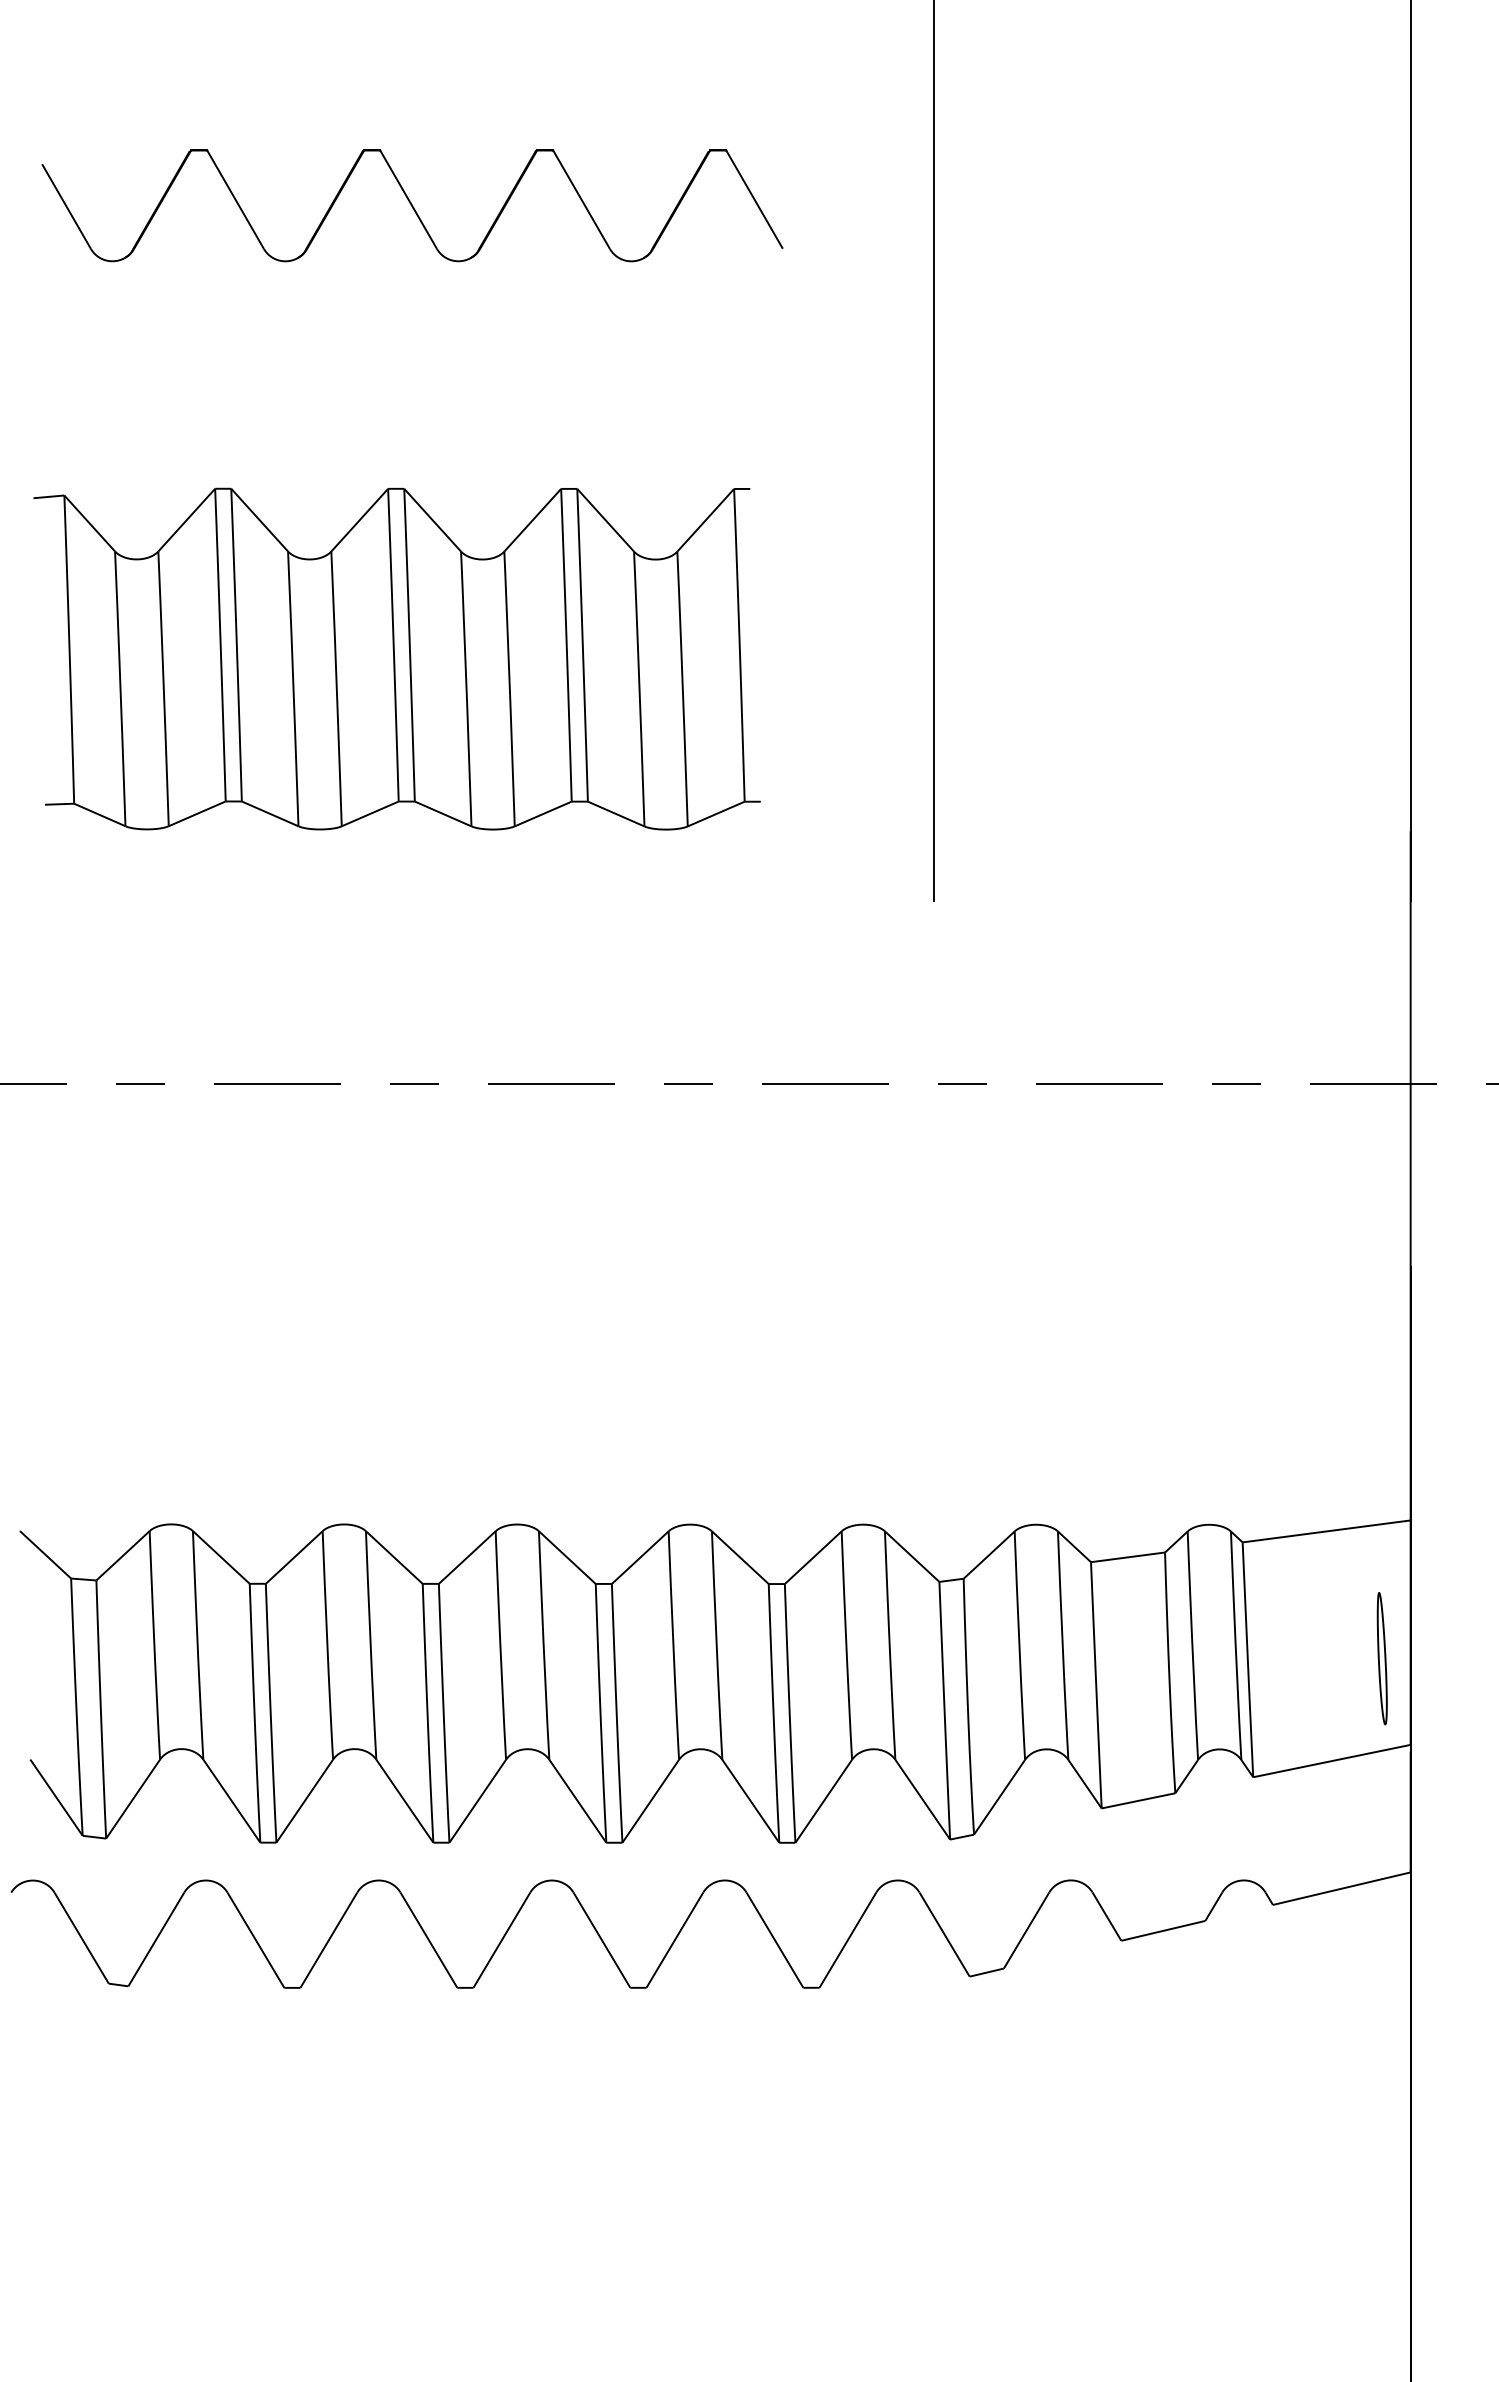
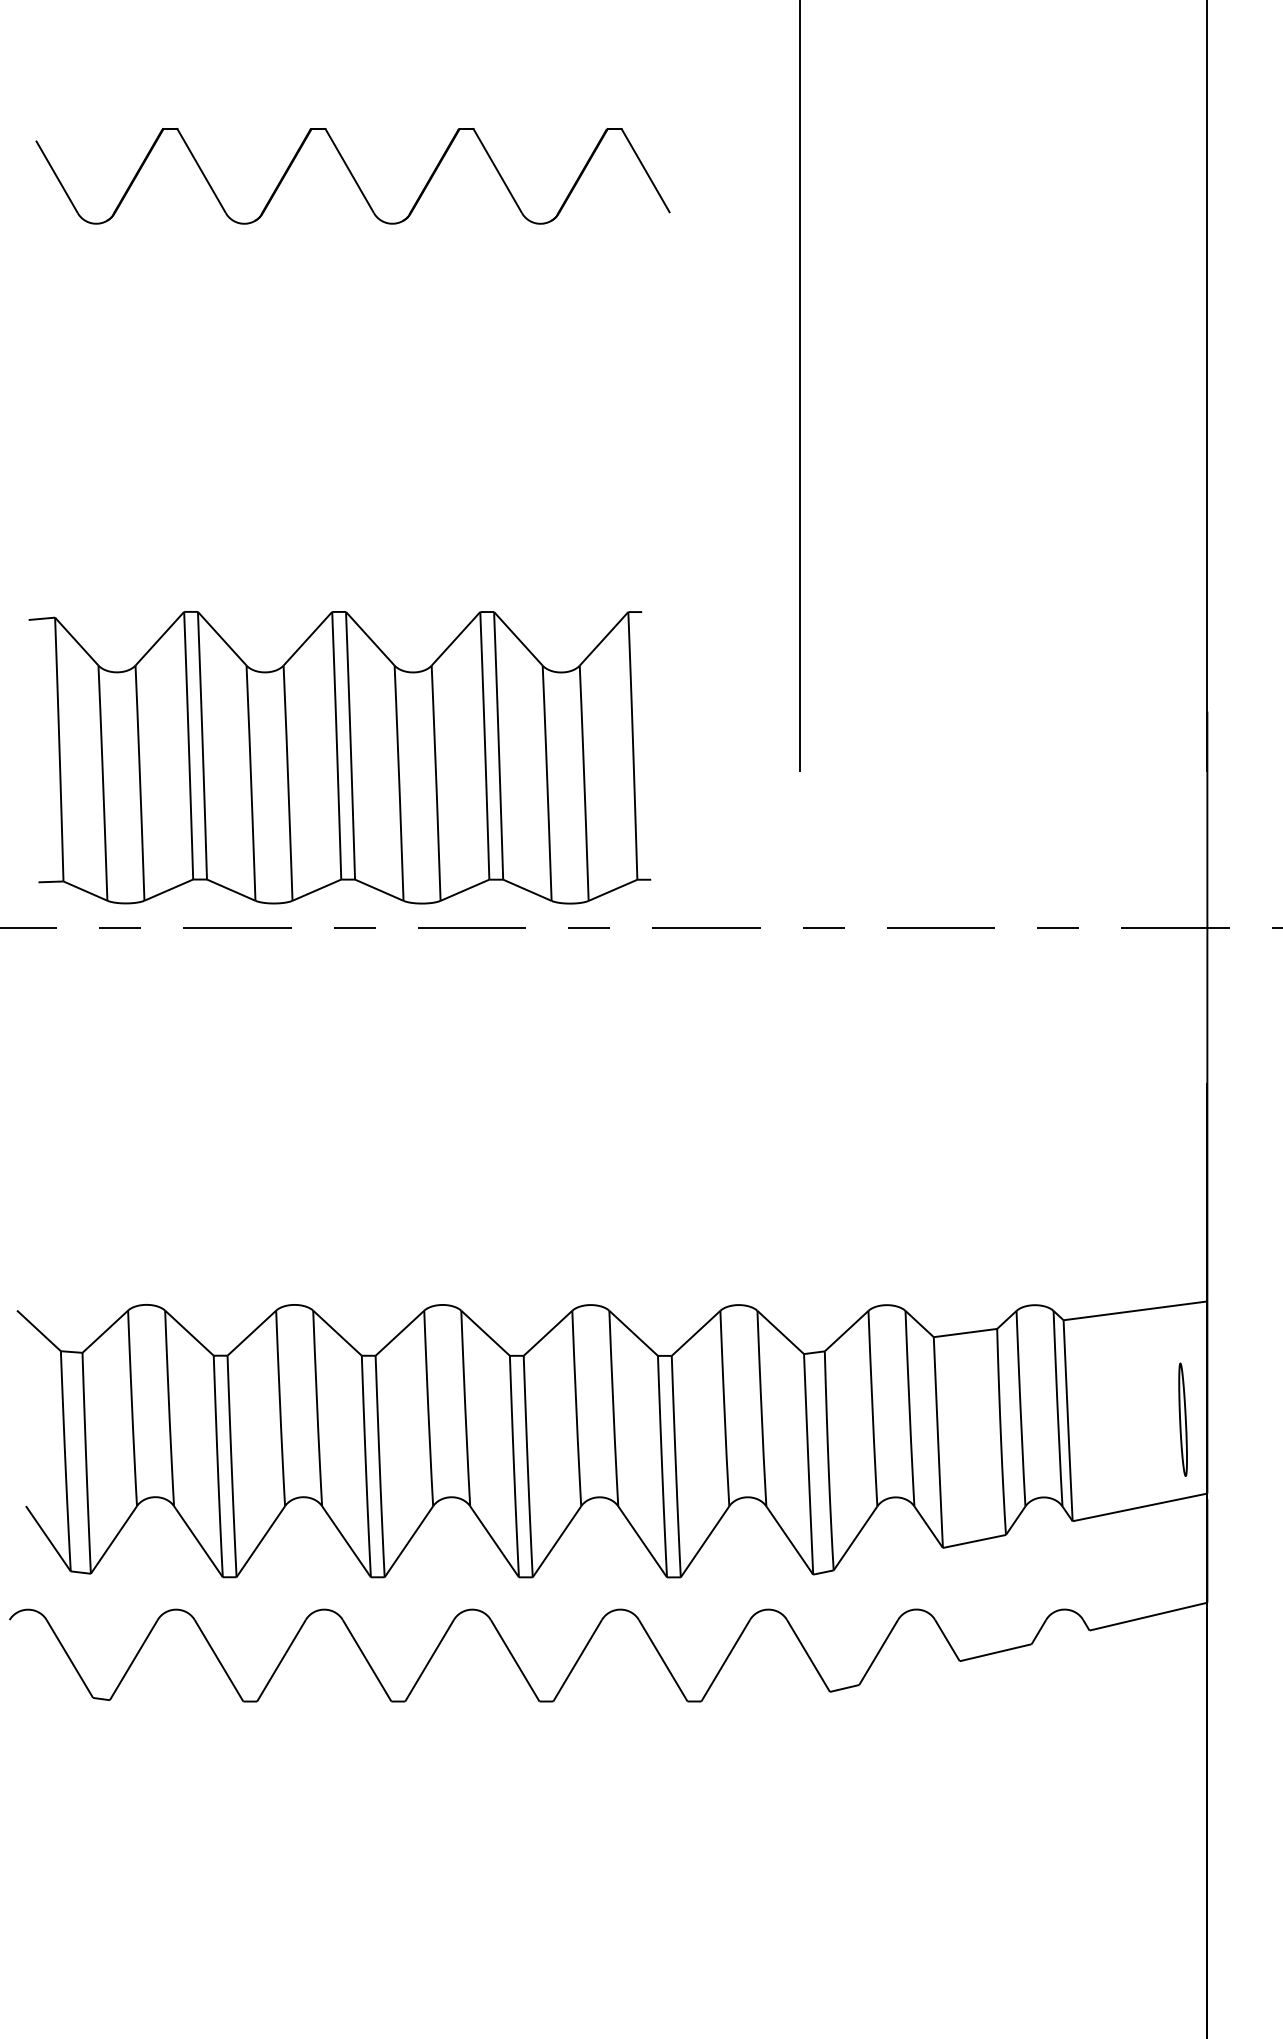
part: (396, 658) -> (339, 757), moved

